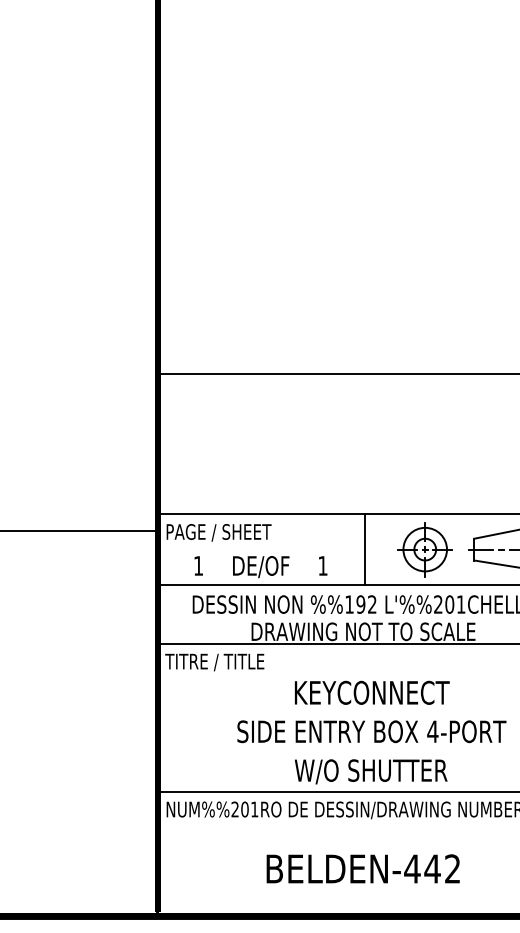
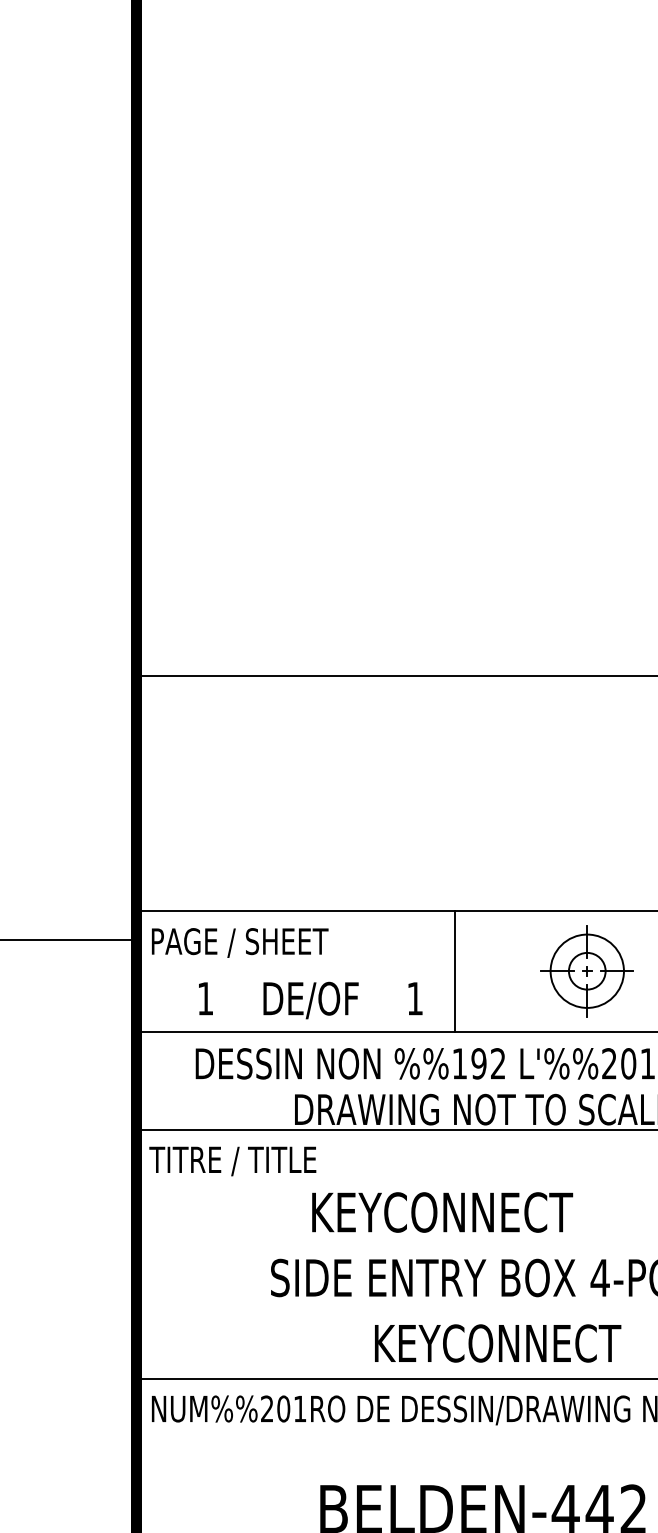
line: (364, 549) -> (454, 971), moved
text: (372, 692) -> (442, 1211), moved
text: (370, 771) -> (495, 1344), W/O SHUTTER -> KEYCONNECT

